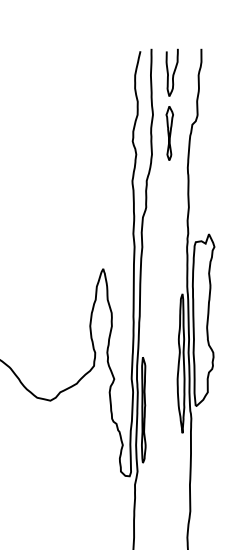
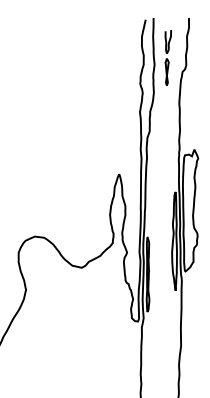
part: (172, 104) -> (168, 57), size x0.7

